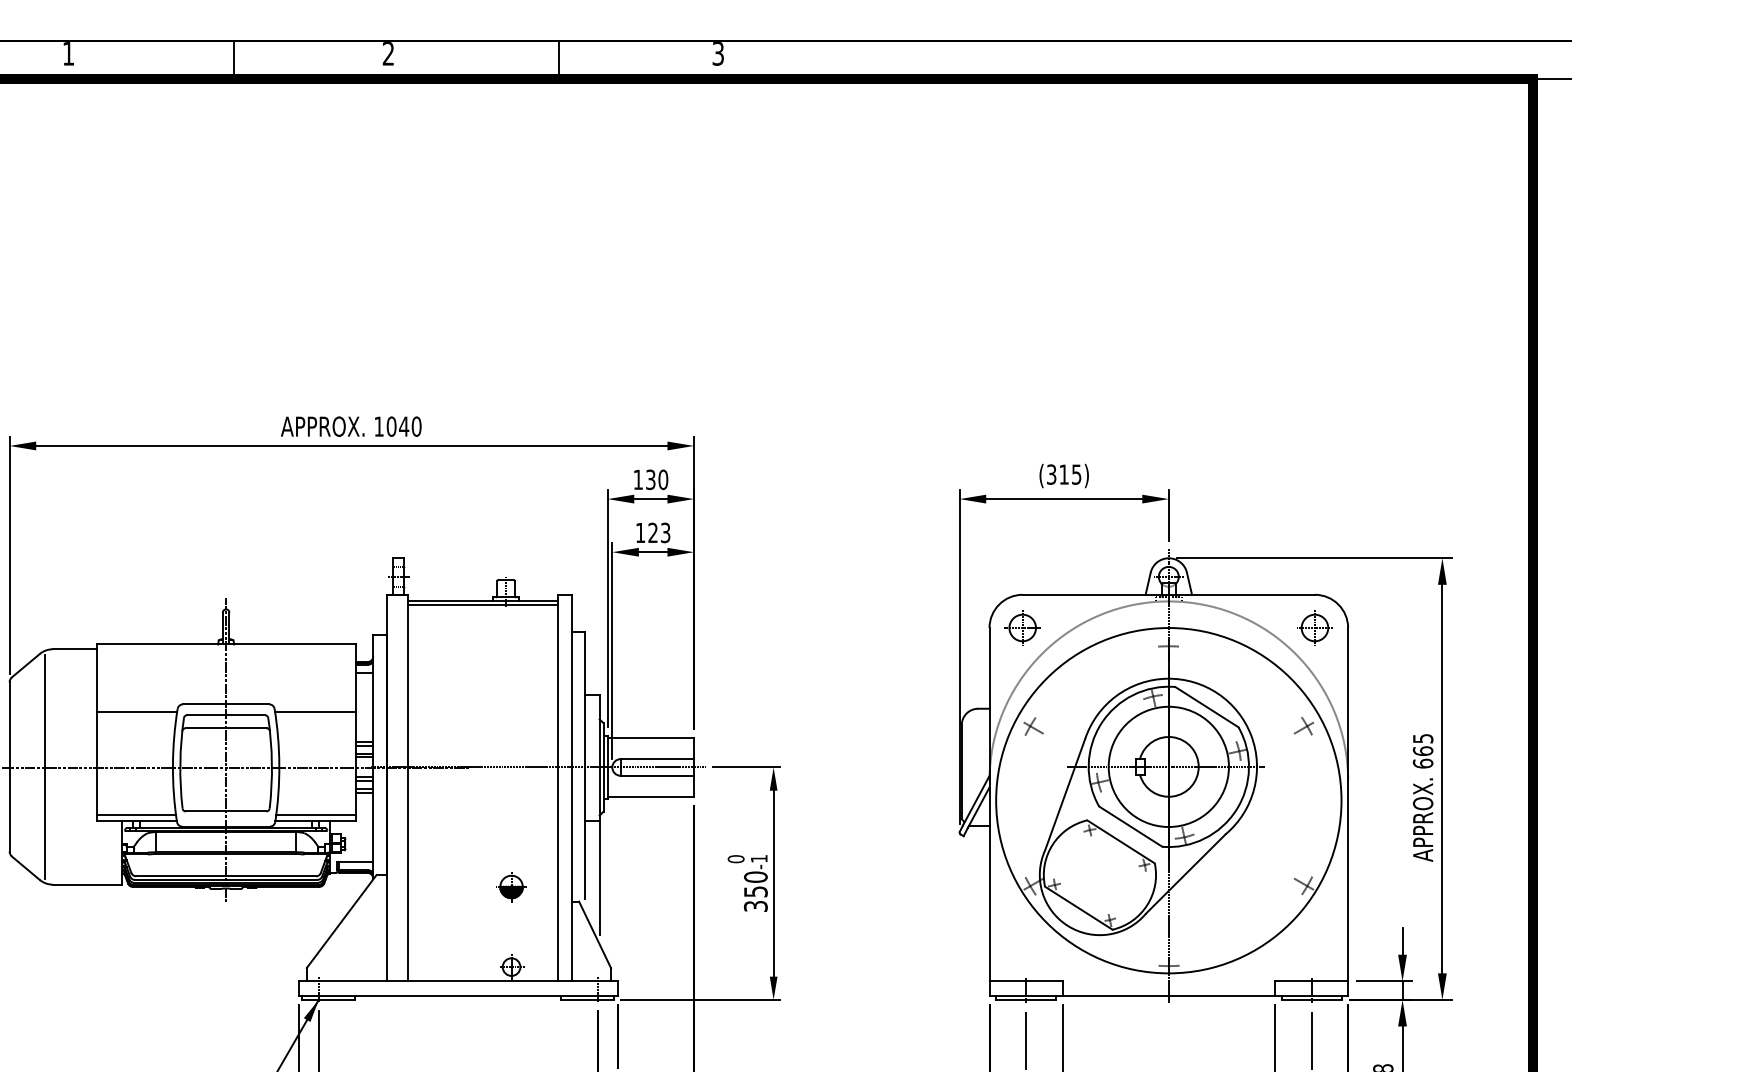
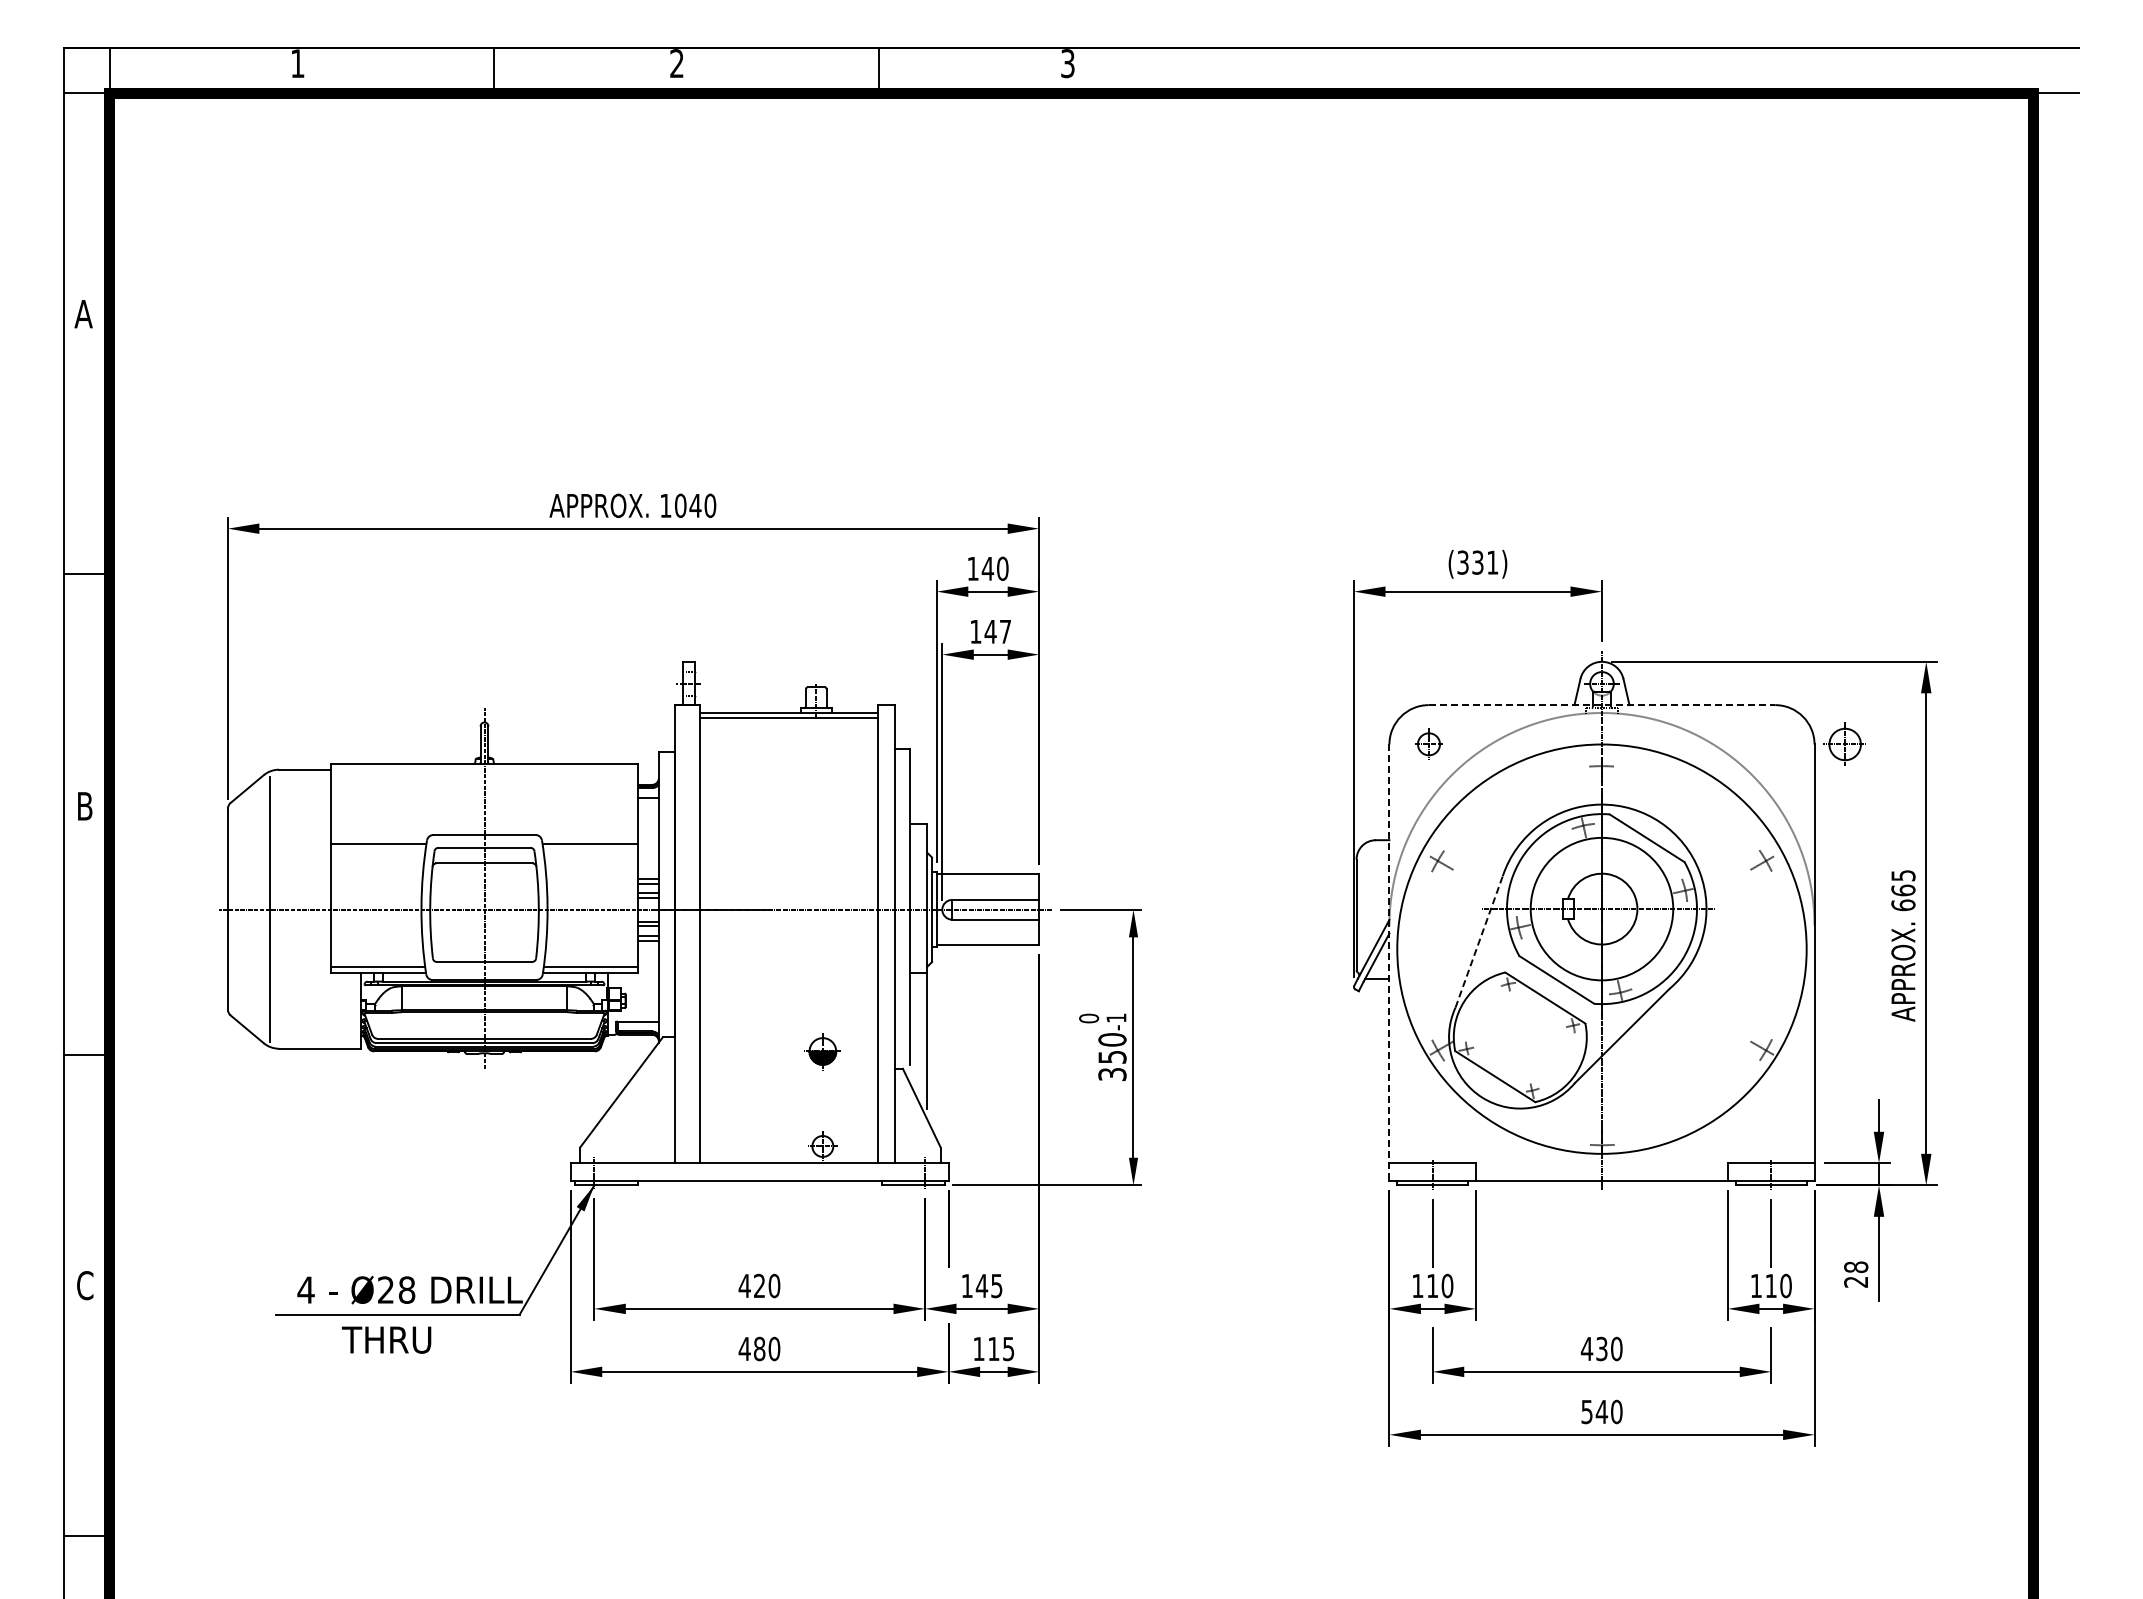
text: (1070, 474) -> (1485, 562), (315) -> (331)
text: (650, 479) -> (987, 568), 130 -> 140
text: (658, 532) -> (997, 631), 123 -> 147
line: (1169, 595) -> (1602, 705), solid -> dashed
part: (1023, 627) -> (1429, 743), size x0.7
part: (1314, 627) -> (1844, 743), moved
line: (1065, 794) -> (1479, 941), solid -> dashed
line: (989, 812) -> (1389, 963), solid -> dashed

